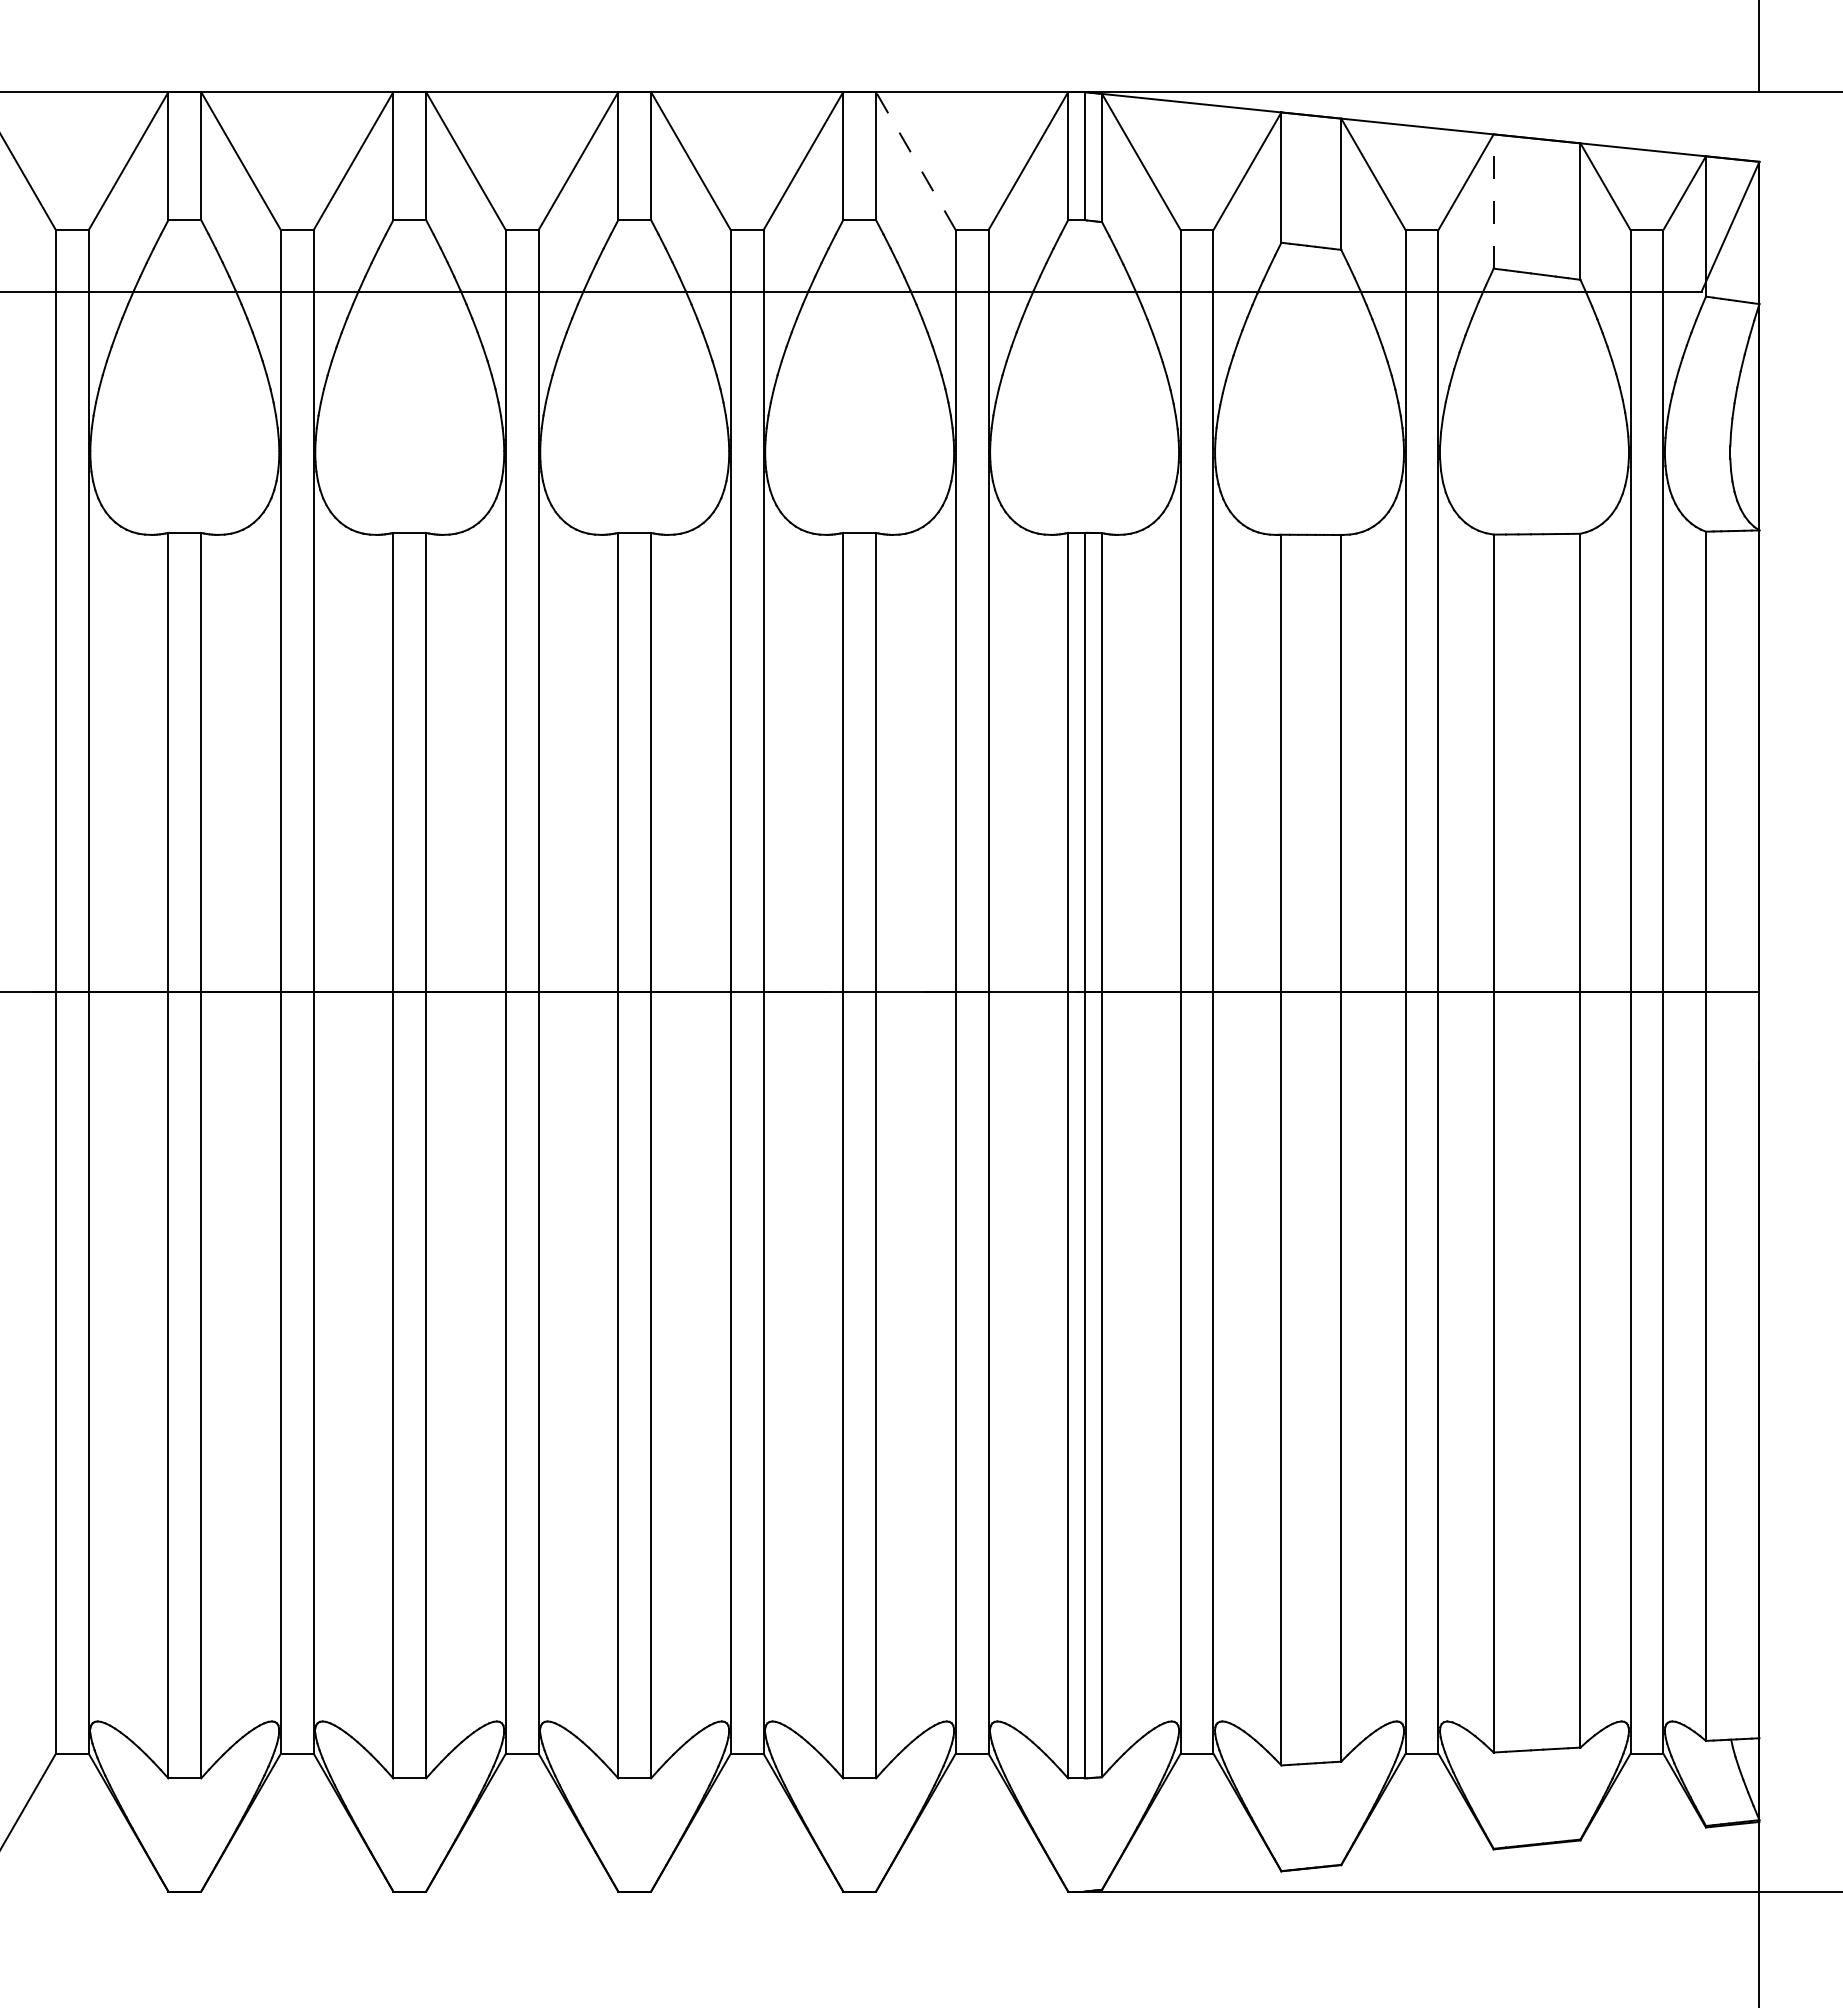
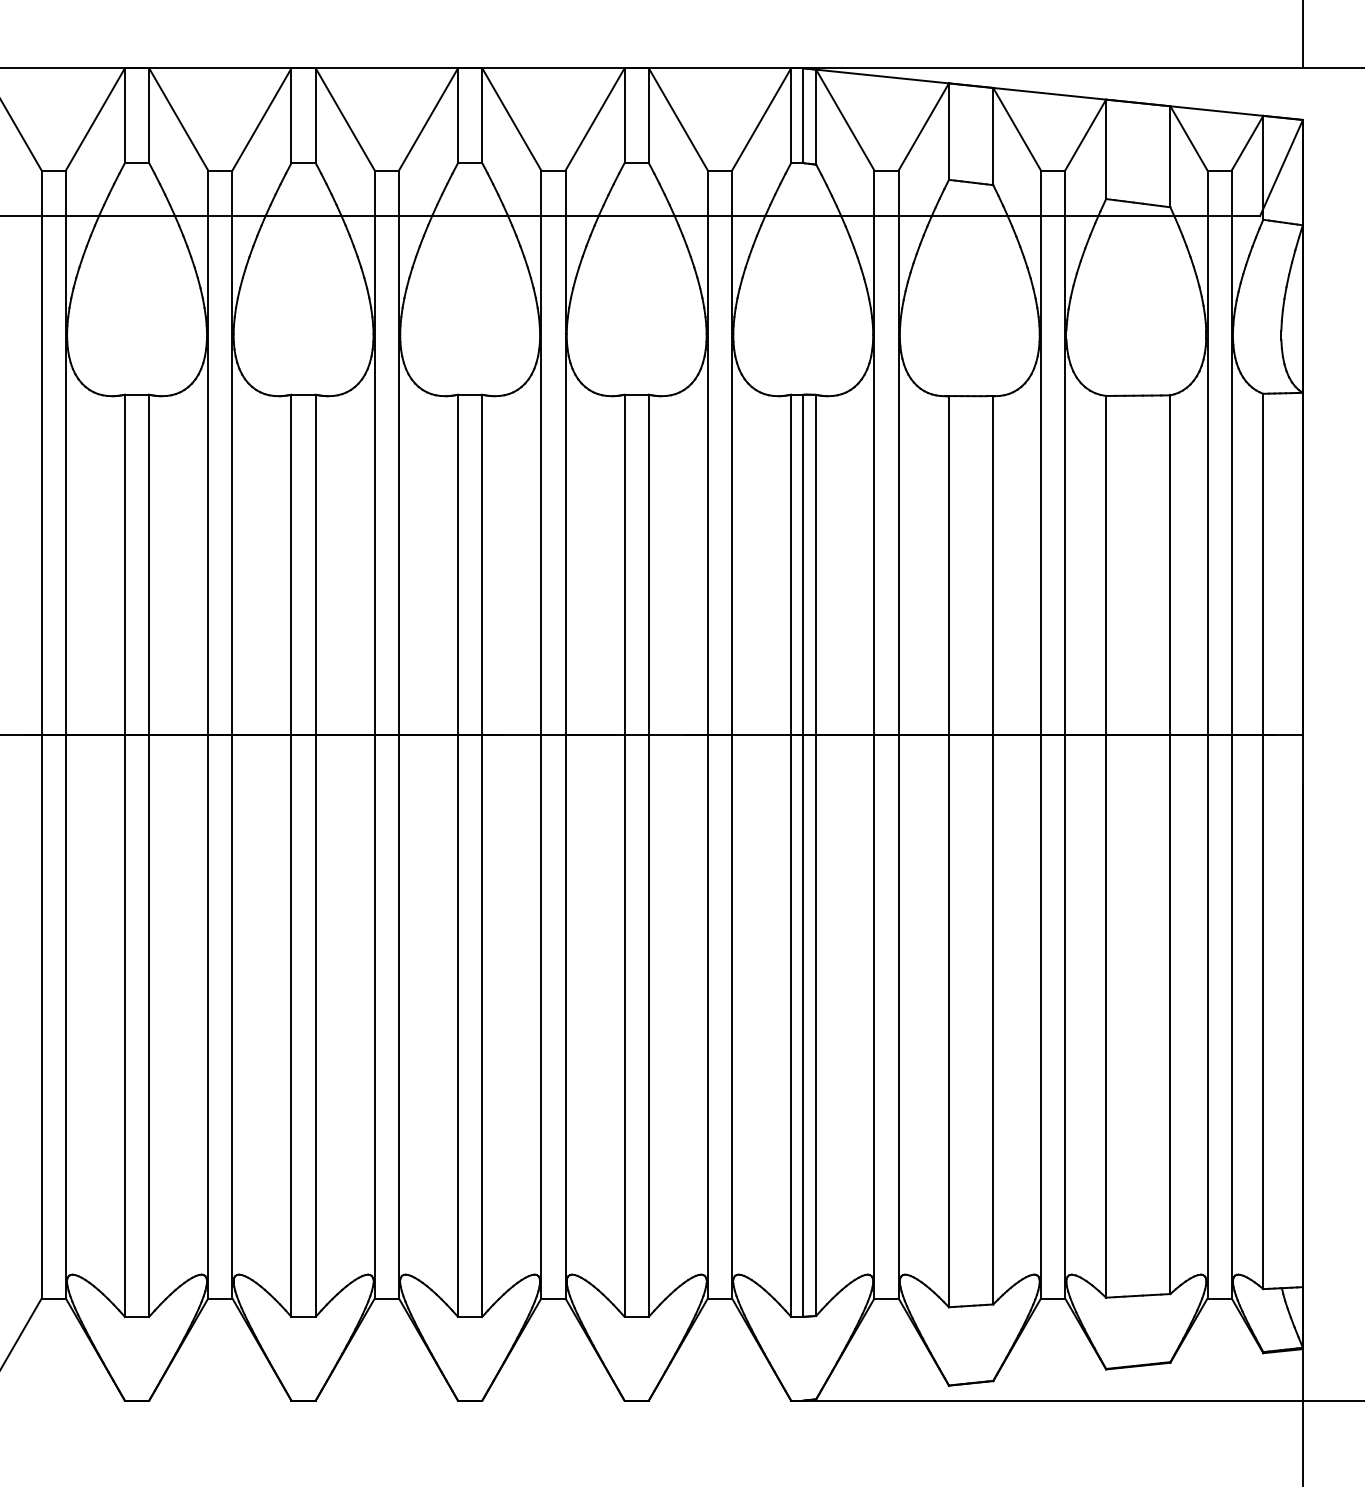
line: (915, 161) -> (678, 119), dashed -> solid
line: (1493, 201) -> (1106, 149), dashed -> solid

